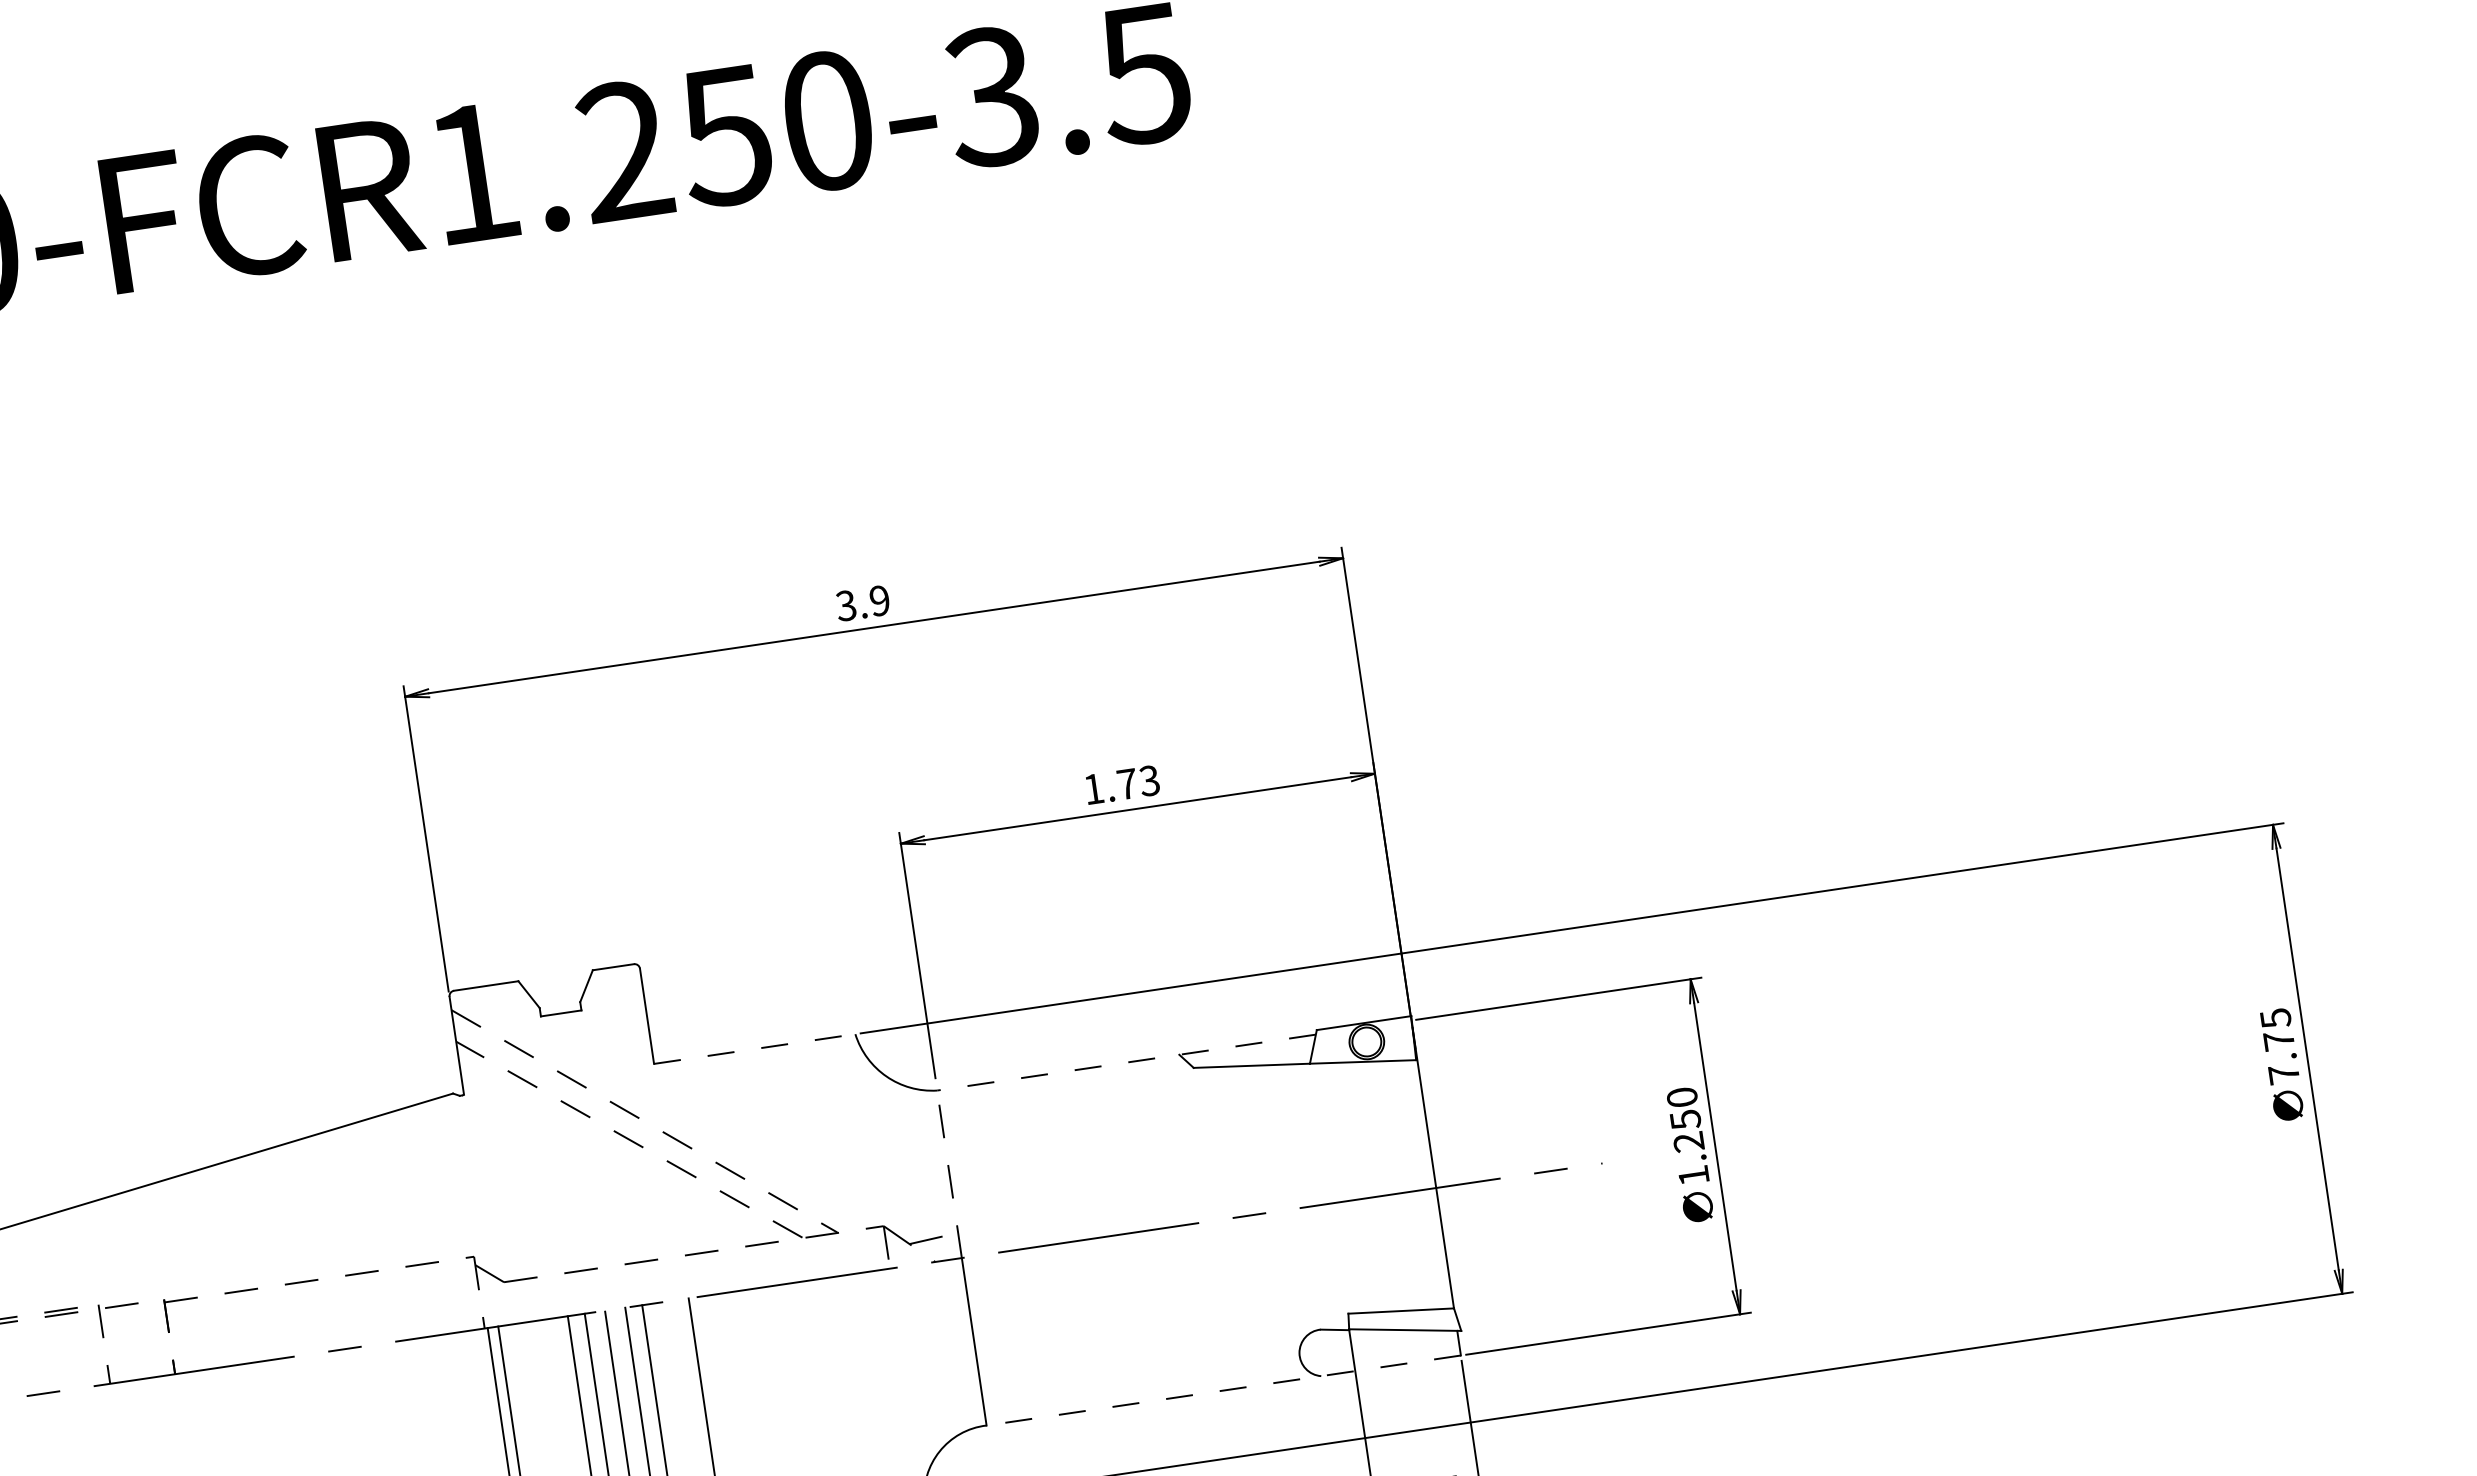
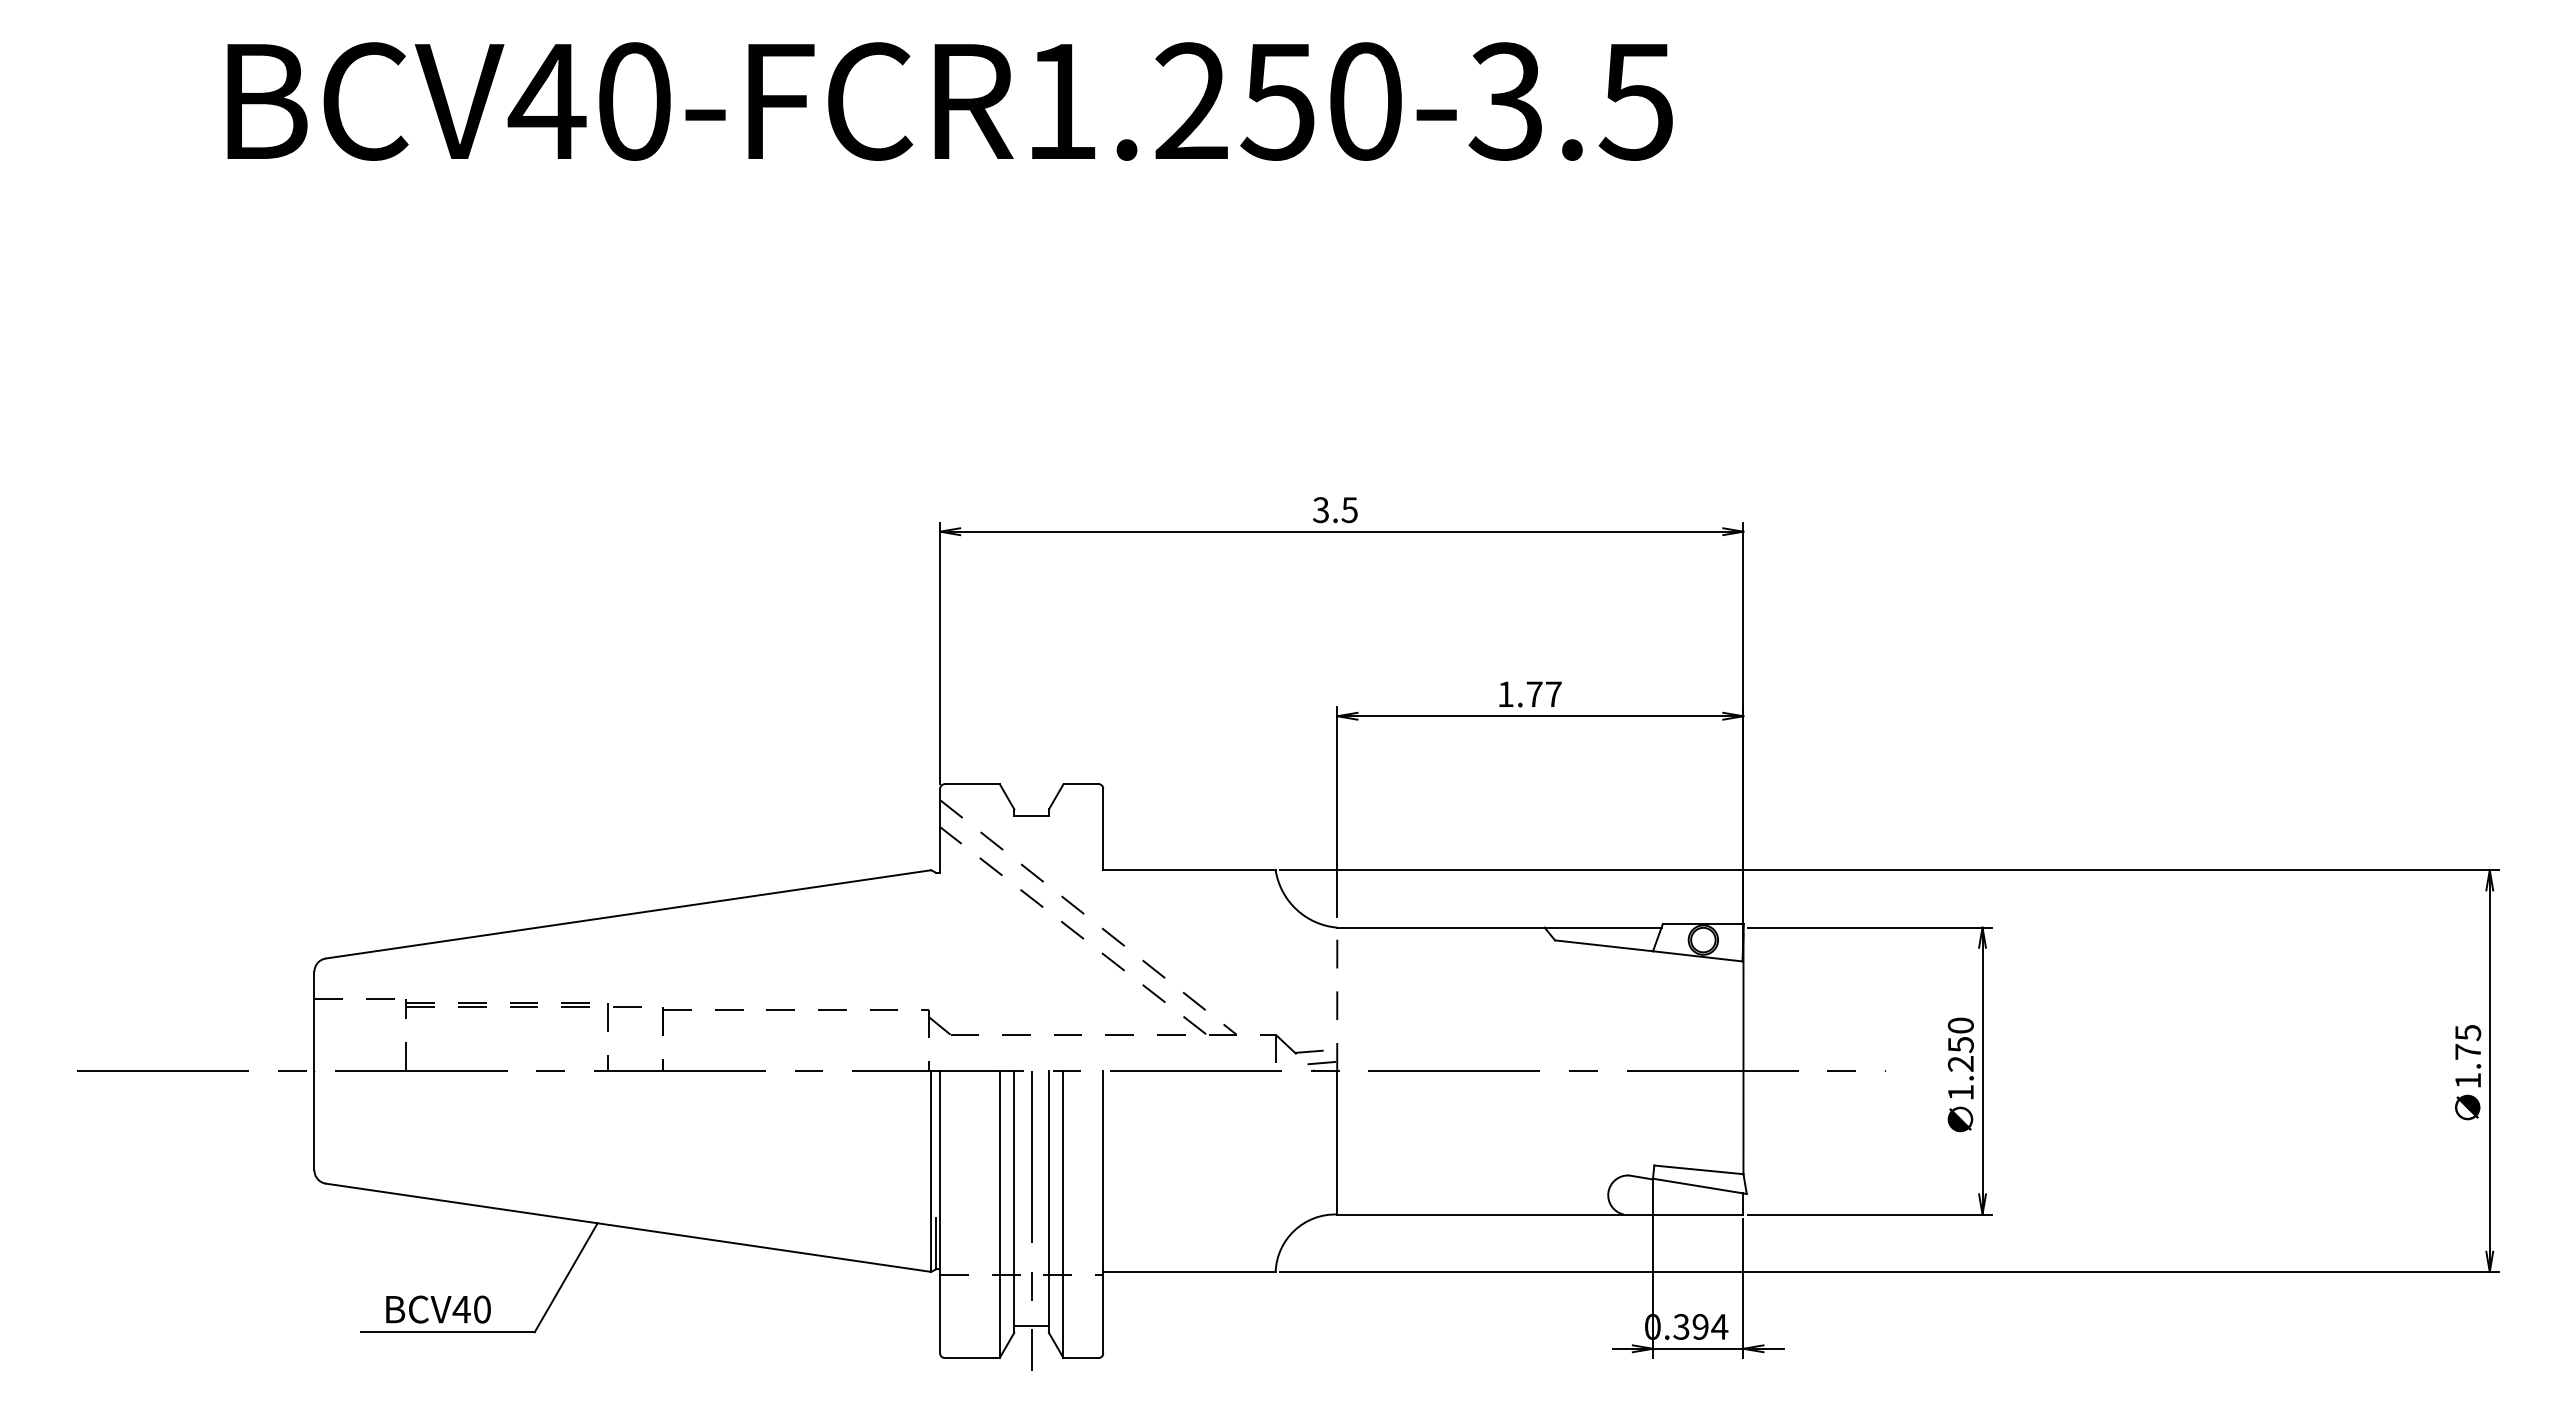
text: (879, 601) -> (1349, 510), 3.9 -> 3.5
text: (1149, 781) -> (1553, 694), 1.73 -> 1.77
line: (754, 1049) -> (1189, 870), dashed -> solid
line: (1125, 1062) -> (1498, 927), dashed -> solid
text: (2283, 1074) -> (2467, 1080), 7.75 -> 1.75
line: (943, 1250) -> (1322, 1062), added
line: (1222, 1390) -> (1539, 1214), dashed -> solid

